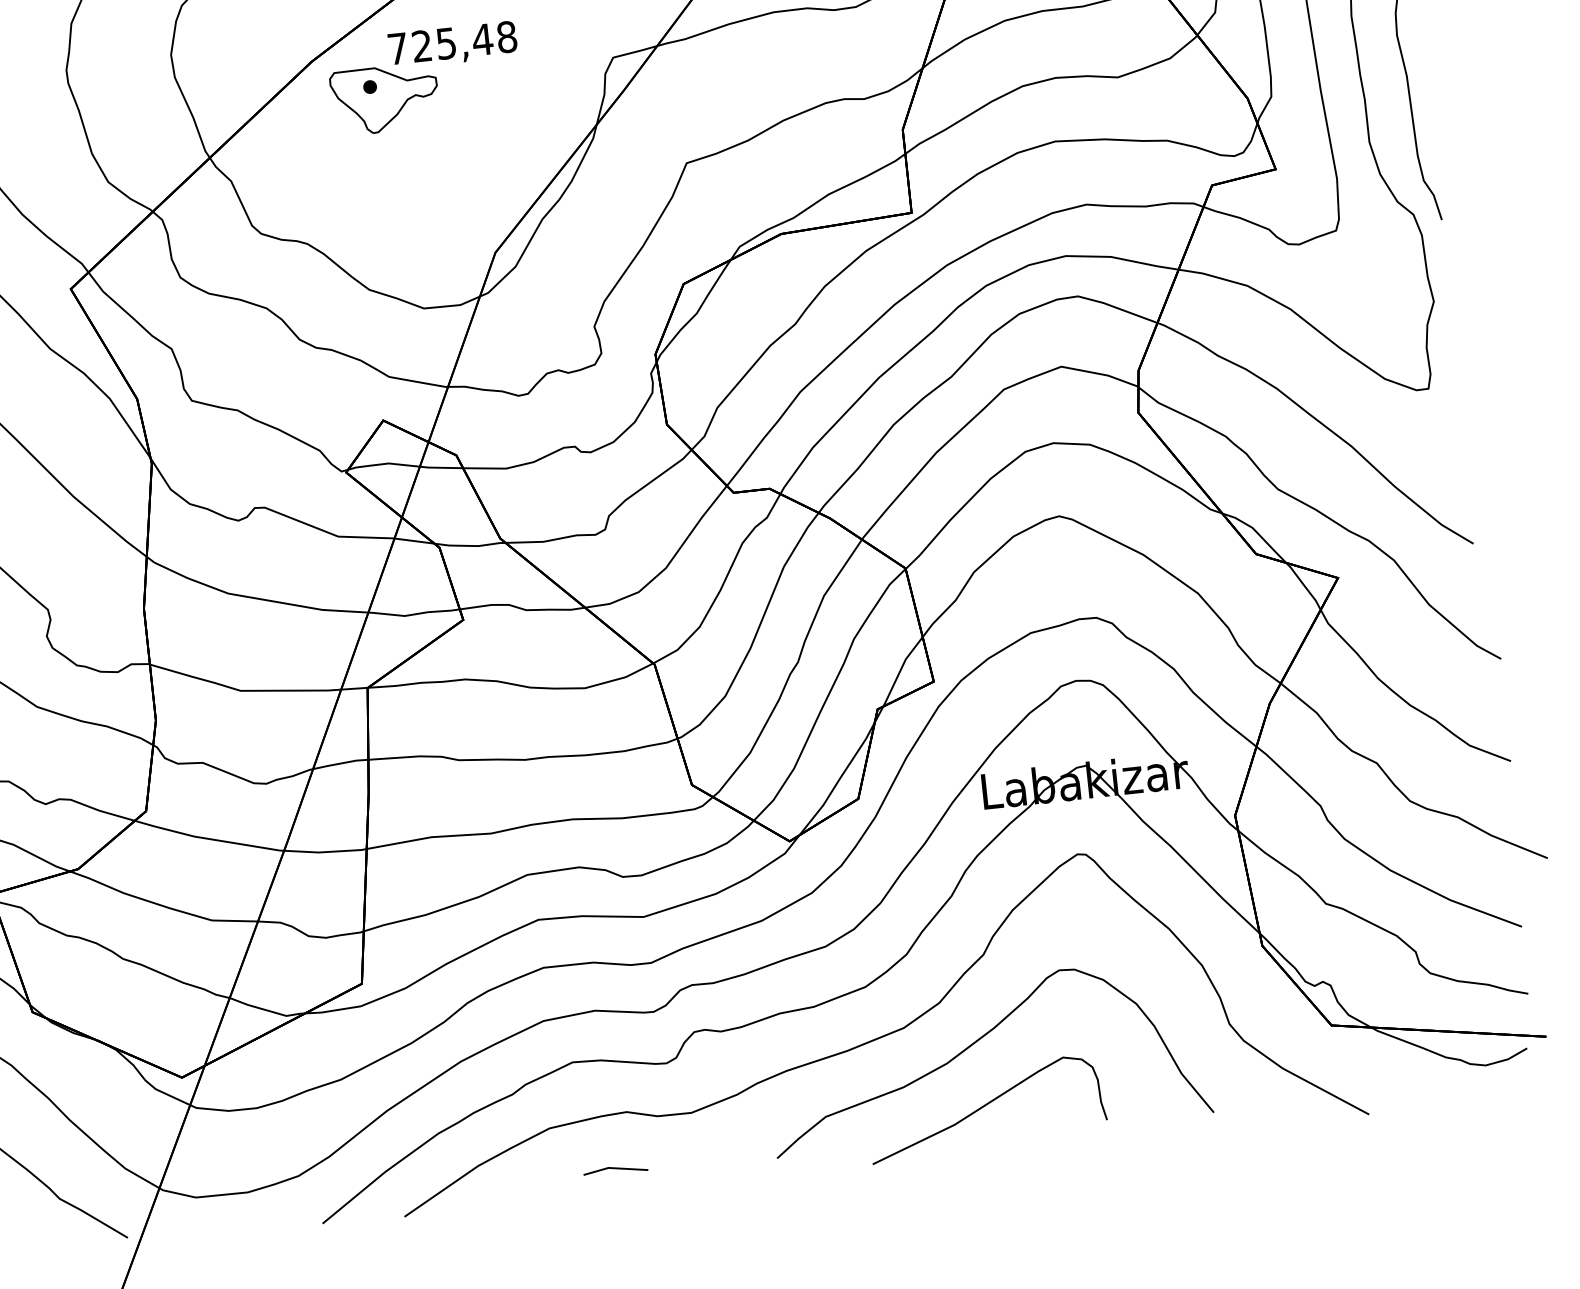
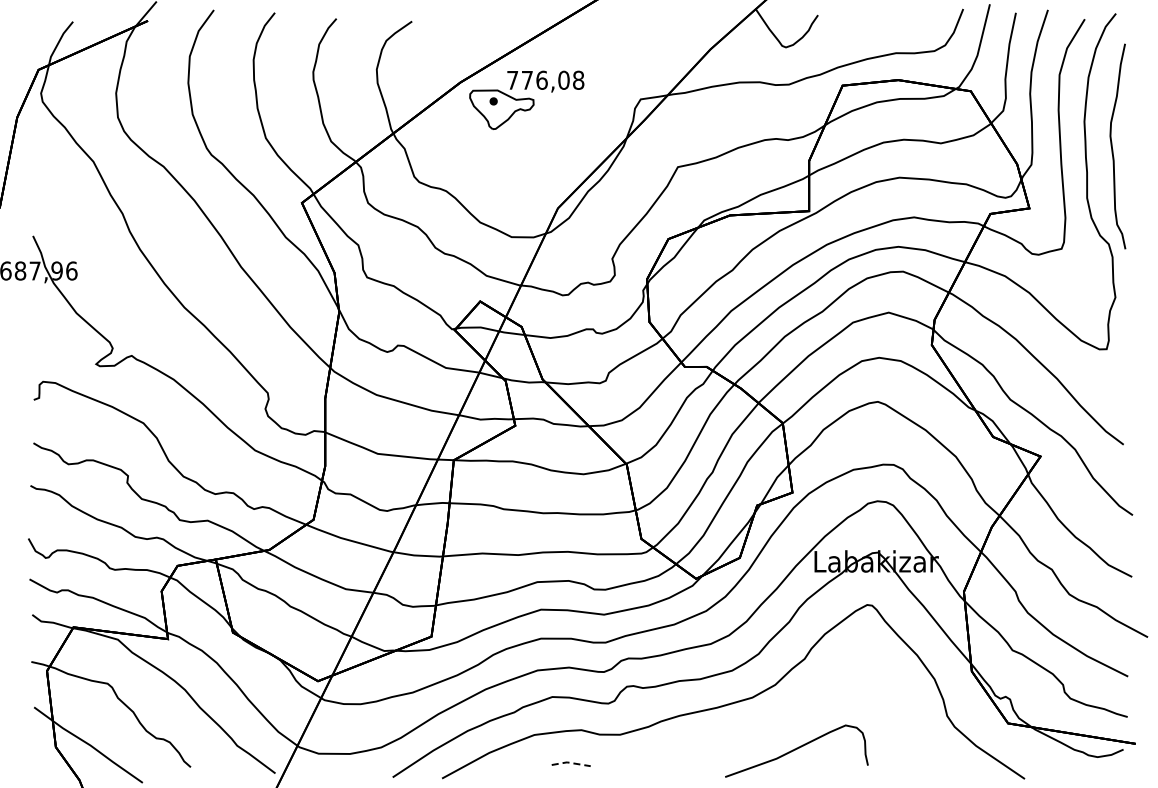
text: (452, 41) -> (545, 79), 725,48 -> 776,08
curve: (974, 1045) -> (793, 712), removed
line: (616, 1169) -> (571, 763), solid -> dashed

